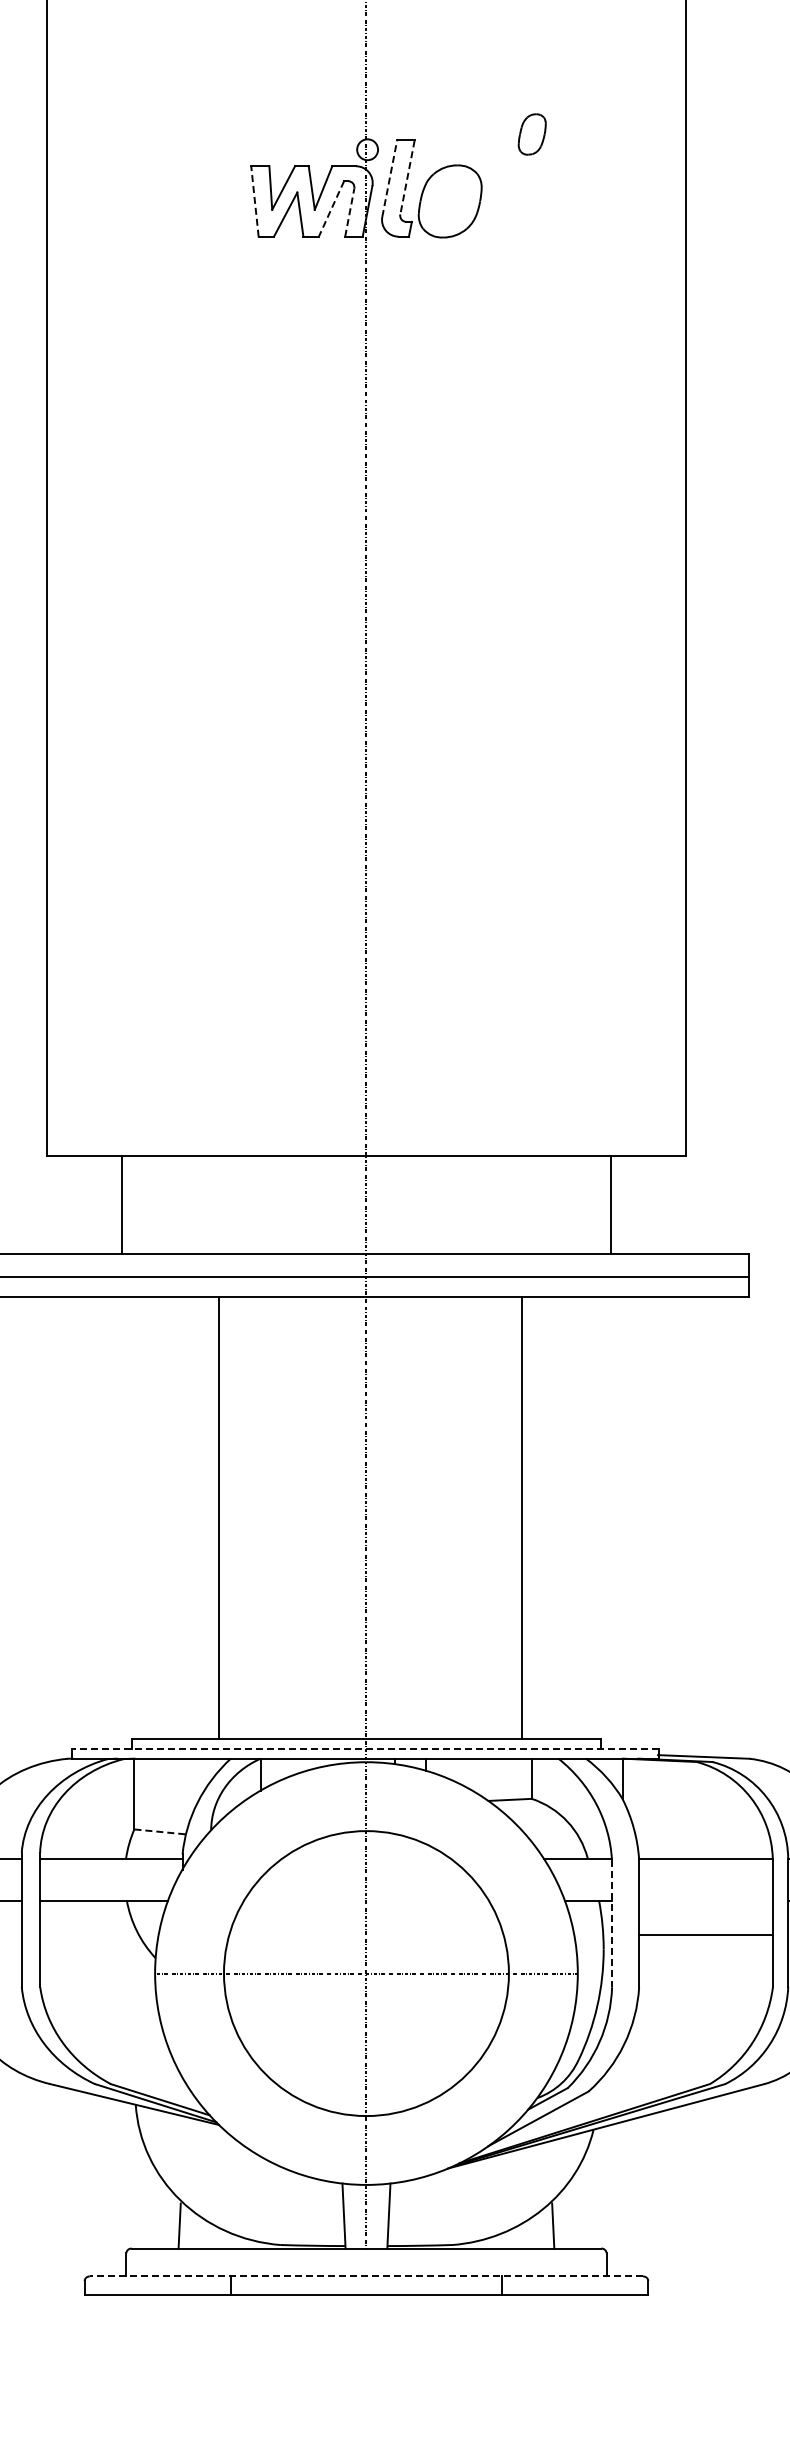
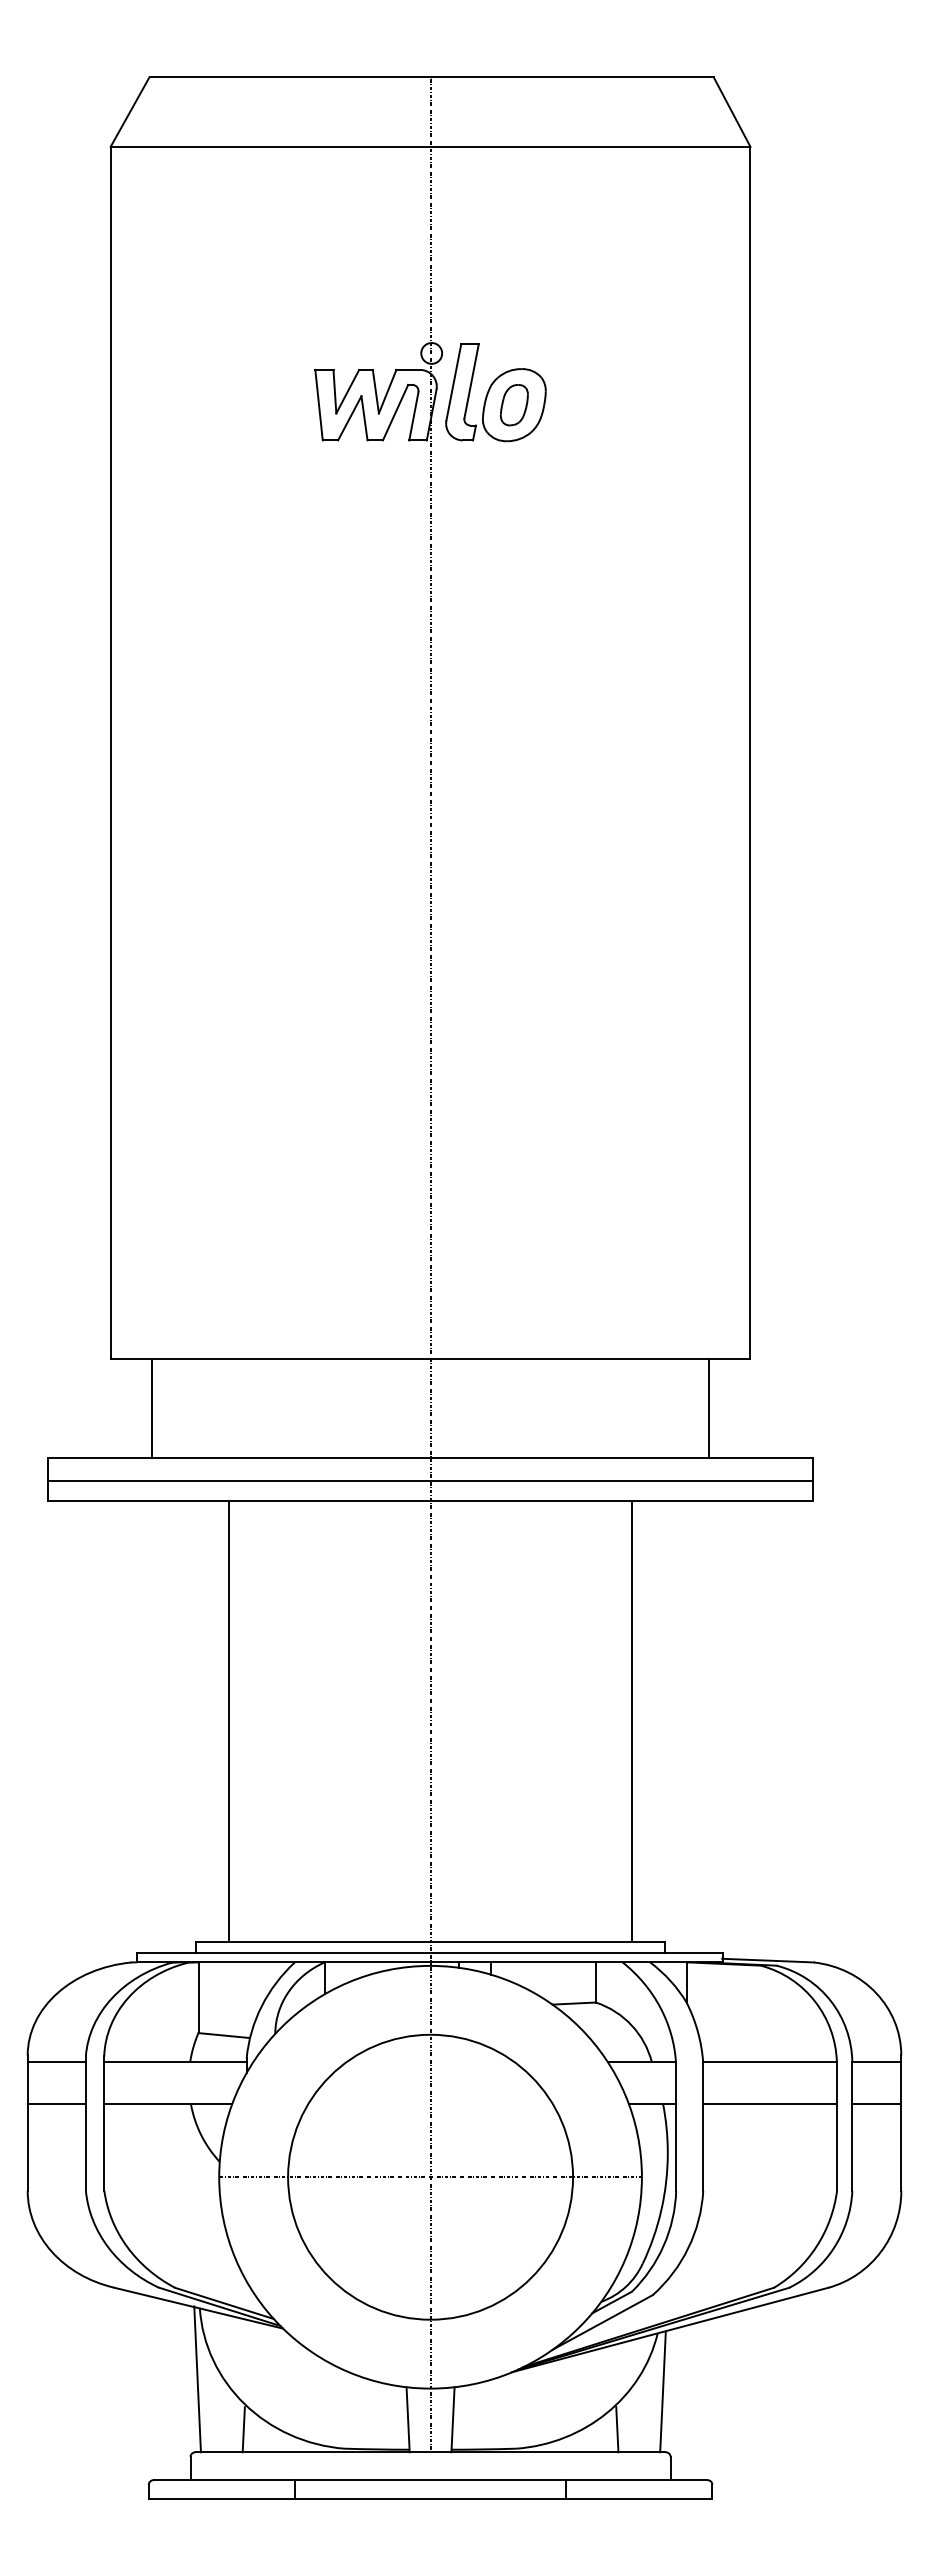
part: (531, 134) -> (513, 405), moved
line: (407, 177) -> (471, 381), dashed -> solid
line: (389, 178) -> (453, 382), dashed -> solid
line: (255, 200) -> (319, 404), dashed -> solid
line: (331, 208) -> (395, 412), dashed -> solid
line: (349, 212) -> (413, 416), dashed -> solid
line: (122, 1204) -> (152, 1408), moved
line: (610, 1204) -> (708, 1408), moved
line: (219, 1517) -> (229, 1721), moved
line: (522, 1517) -> (632, 1721), moved
line: (365, 1748) -> (429, 1952), dashed -> solid
line: (160, 1831) -> (224, 2035), dashed -> solid
line: (612, 1923) -> (676, 2127), dashed -> solid
line: (706, 1934) -> (770, 2104), moved
line: (133, 2175) -> (197, 2379), added
line: (598, 2187) -> (662, 2391), added
line: (366, 2276) -> (430, 2480), dashed -> solid

